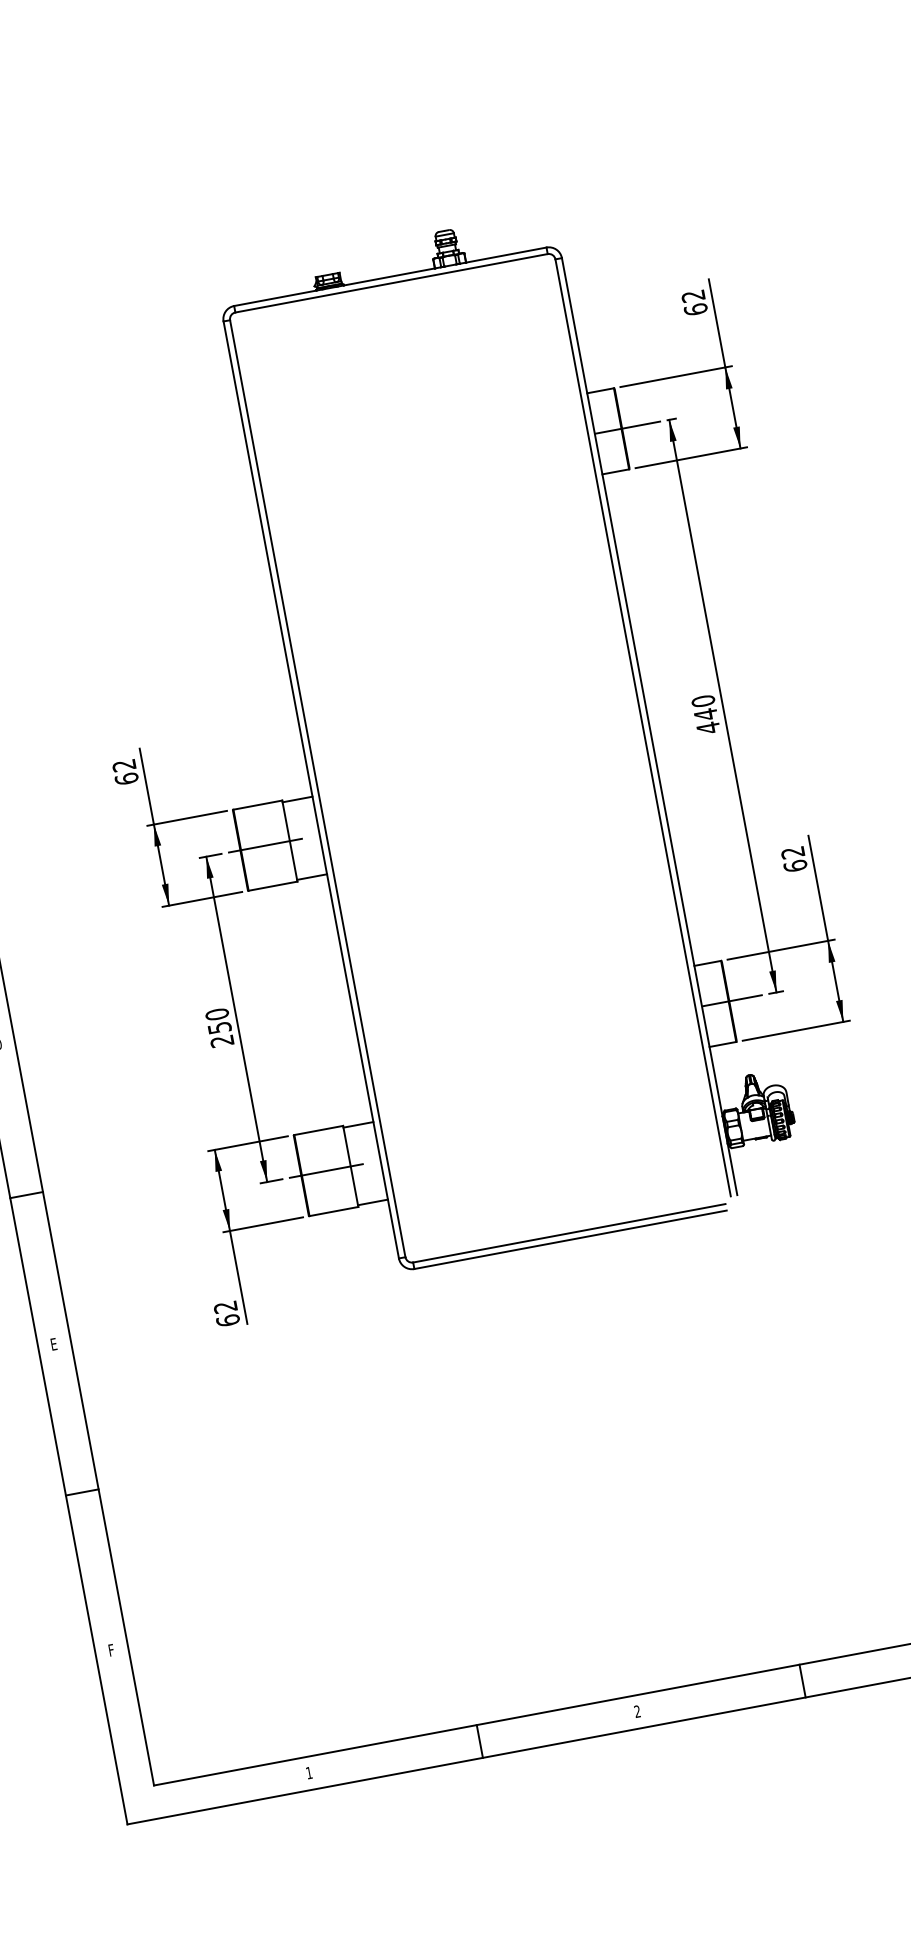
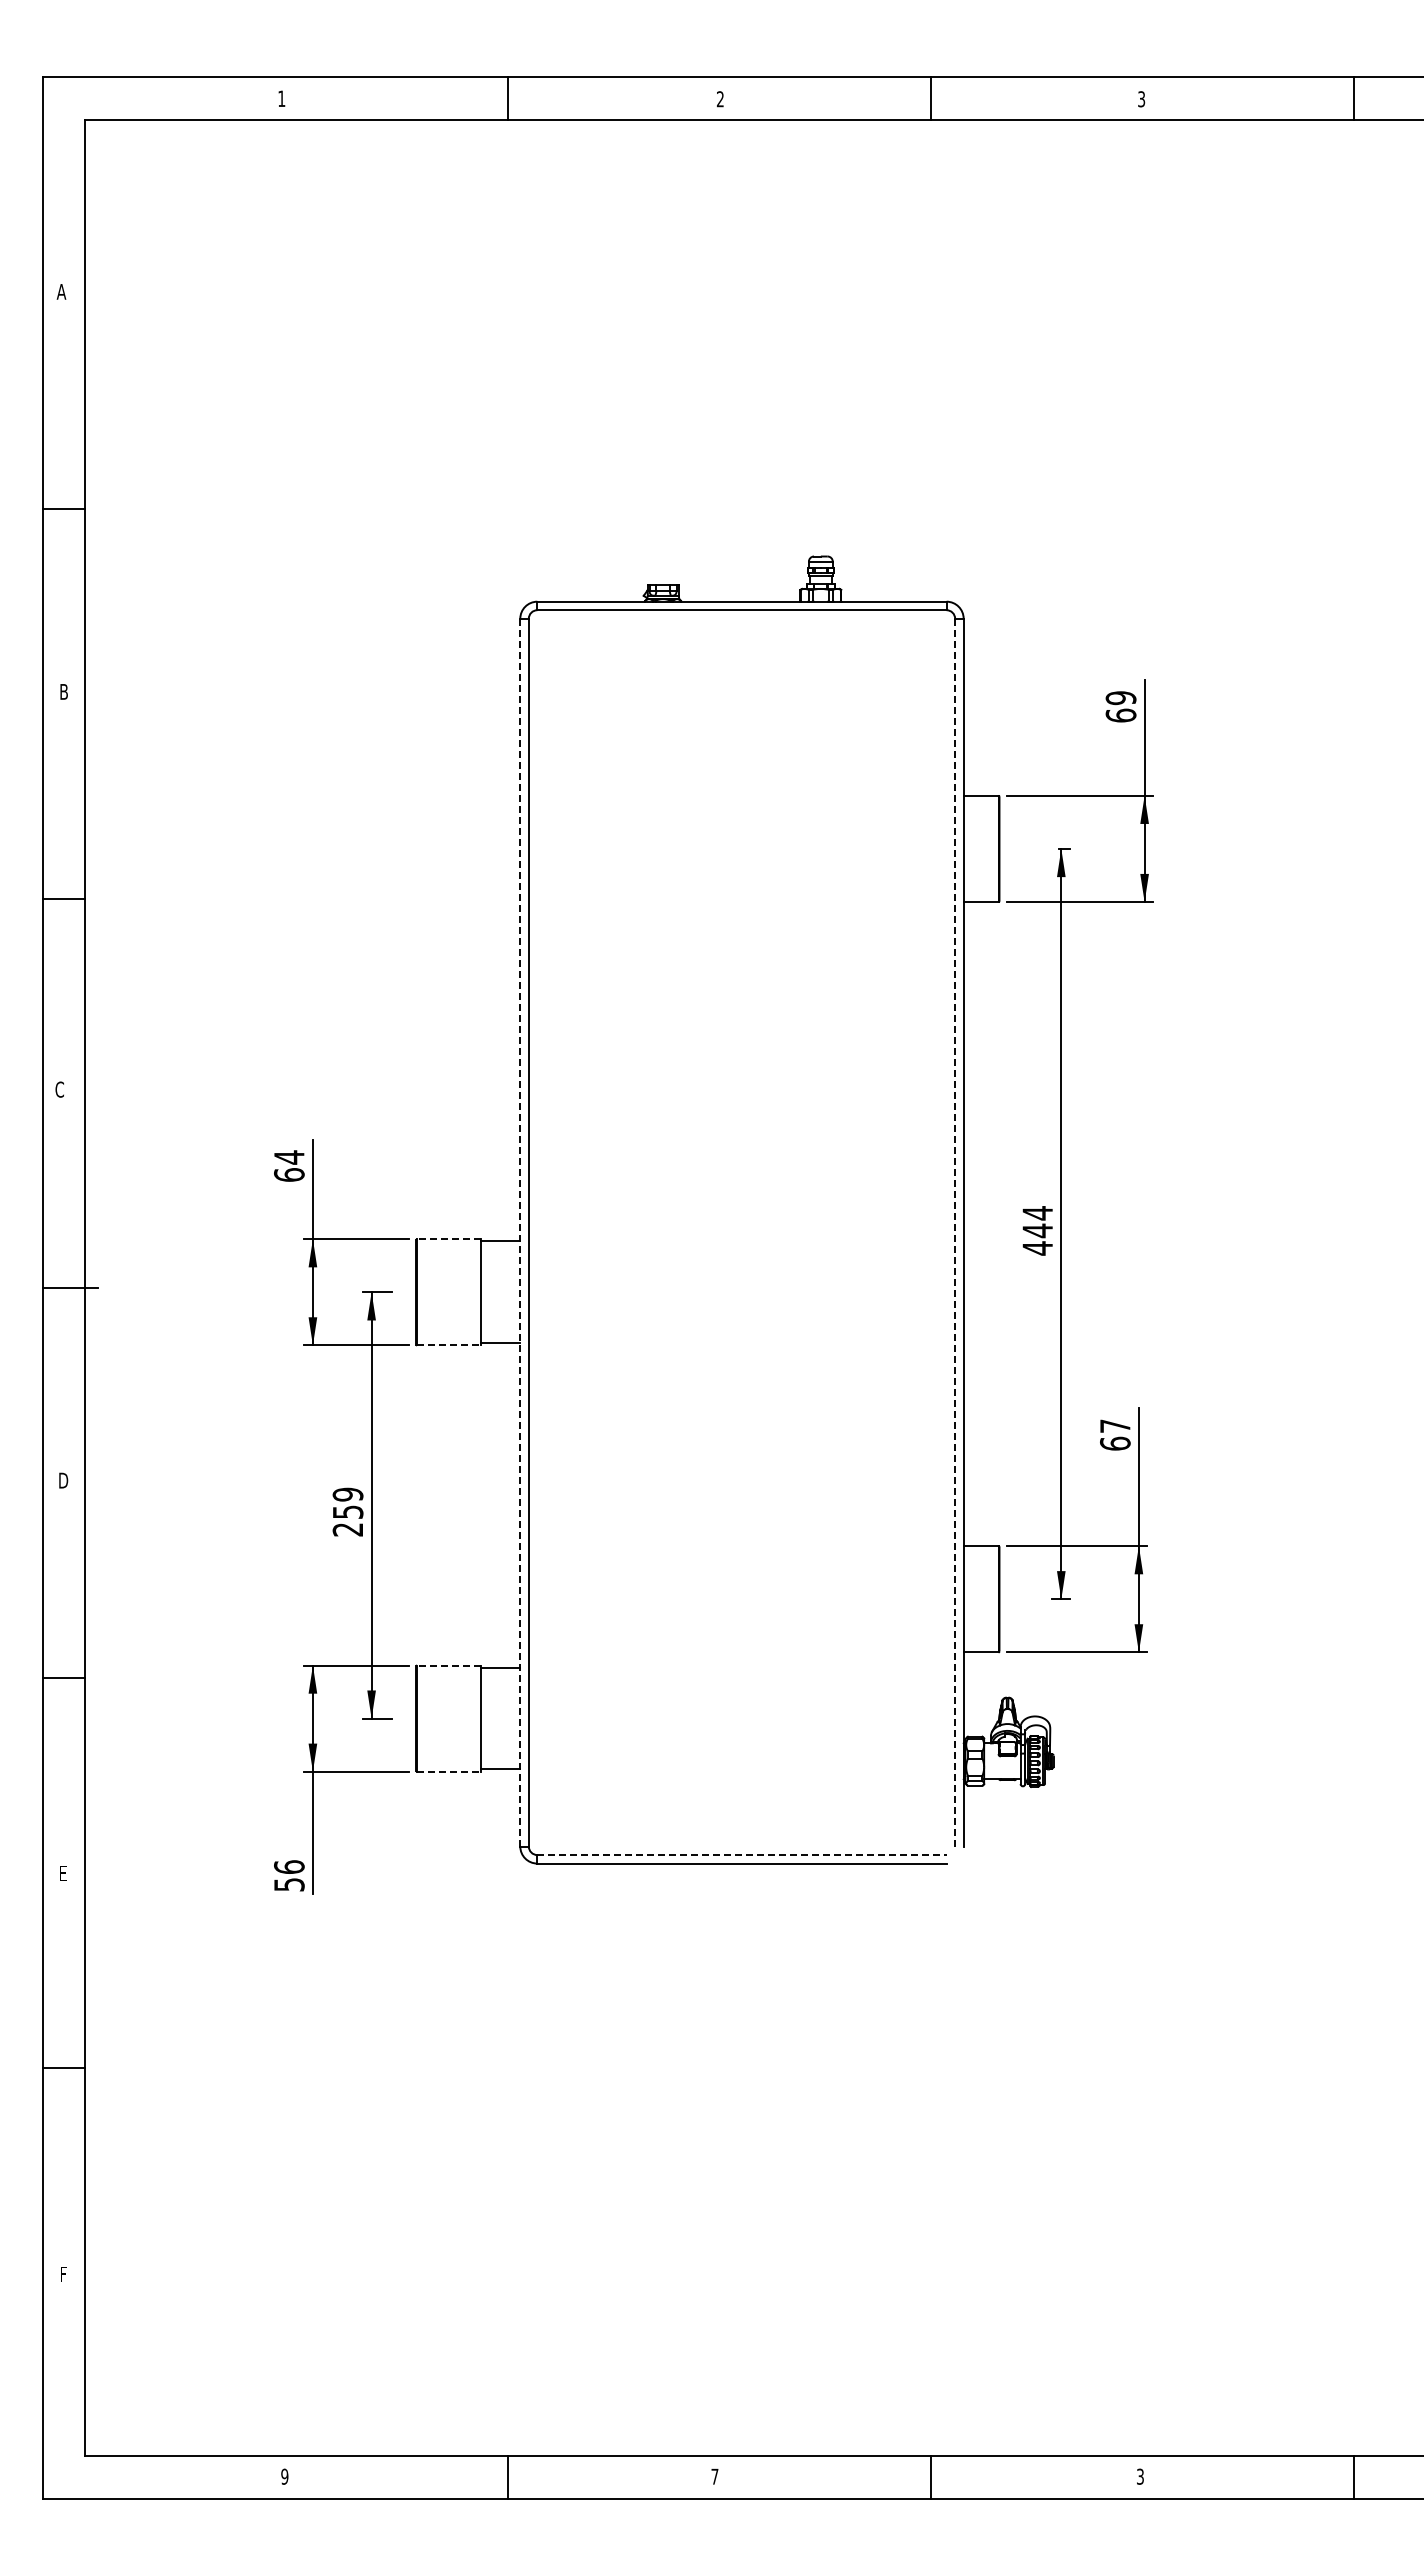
text: (693, 296) -> (1120, 698), 62 -> 69
line: (627, 427) -> (1006, 848), removed
text: (703, 701) -> (1037, 1213), 440 -> 444
line: (643, 727) -> (955, 1232), solid -> dashed
text: (124, 765) -> (289, 1157), 62 -> 64
line: (311, 789) -> (520, 1232), solid -> dashed
line: (258, 805) -> (449, 1239), solid -> dashed
line: (265, 845) -> (449, 1292), removed
text: (793, 852) -> (1115, 1425), 62 -> 67
line: (273, 886) -> (449, 1345), solid -> dashed
line: (732, 1000) -> (1003, 1599), removed
text: (216, 1014) -> (347, 1494), 250 -> 259
line: (319, 1130) -> (449, 1665), solid -> dashed
line: (326, 1170) -> (449, 1718), removed
line: (334, 1211) -> (449, 1771), solid -> dashed
line: (569, 1233) -> (741, 1855), solid -> dashed
text: (226, 1313) -> (289, 1875), 62 -> 56
text: (637, 1711) -> (714, 2476), 2 -> 7
text: (308, 1772) -> (284, 2476), 1 -> 9

